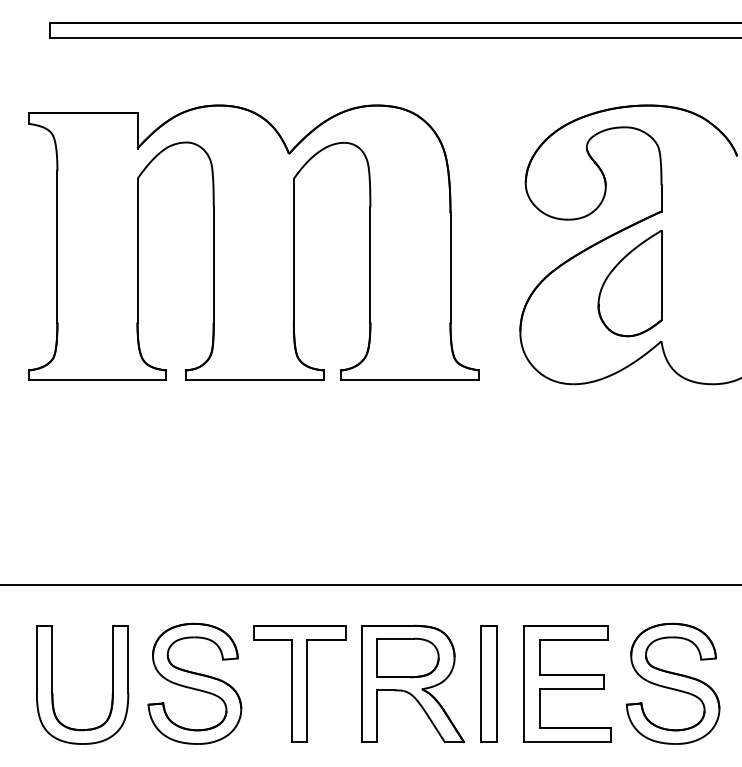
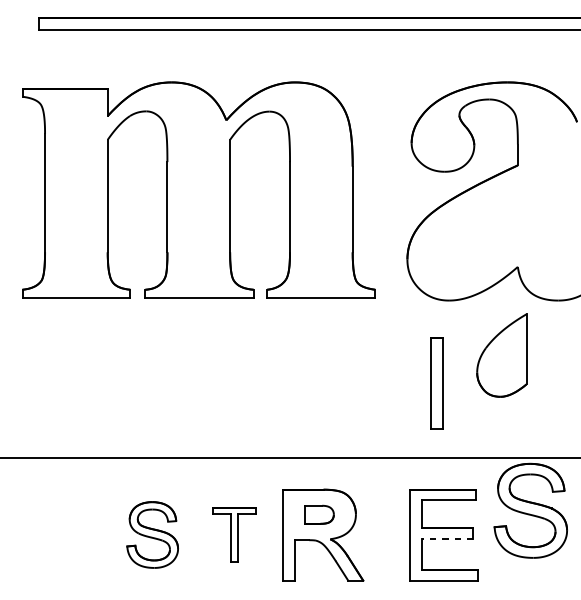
part: (629, 283) -> (501, 355), moved
part: (407, 657) -> (319, 514), size x0.6
part: (194, 683) -> (152, 534), size x0.7
part: (299, 683) -> (234, 534), size x0.6
part: (488, 683) -> (436, 382), moved
part: (672, 683) -> (530, 510), moved
part: (52, 684) -> (41, 535), removed
line: (571, 688) -> (447, 538), solid -> dashed

